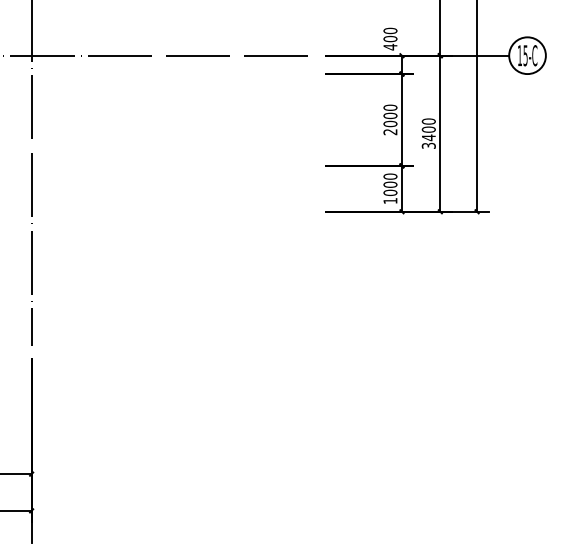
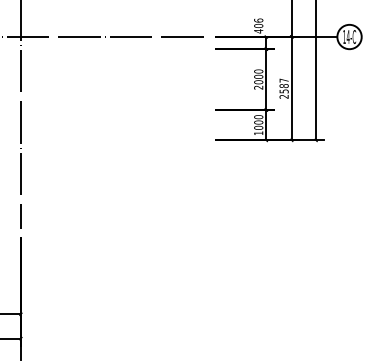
text: (388, 30) -> (257, 20), 400 -> 406
text: (524, 54) -> (347, 36), 15-C -> 14-C
text: (427, 133) -> (283, 88), 3400 -> 2587

